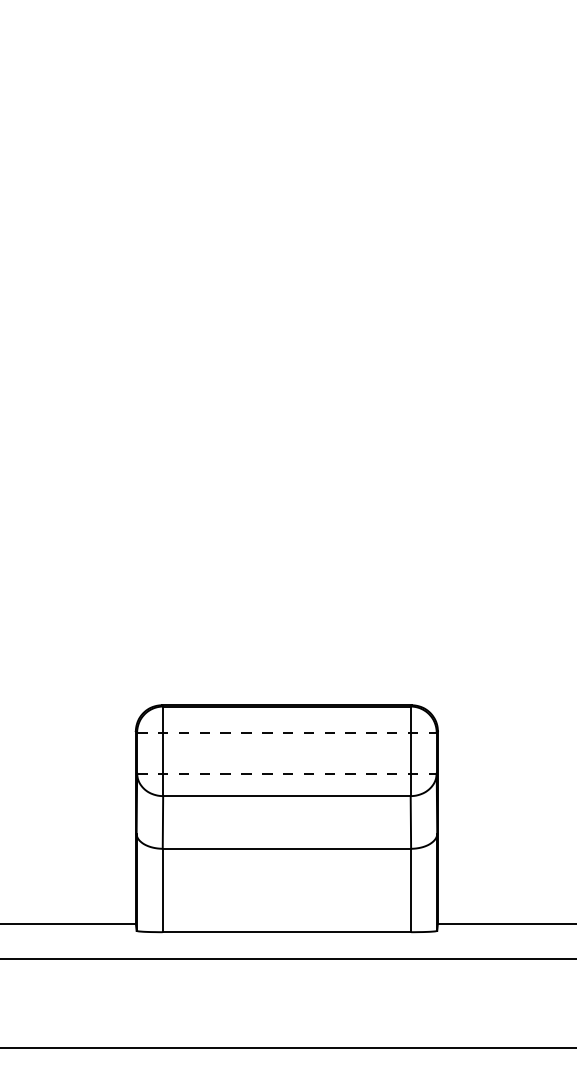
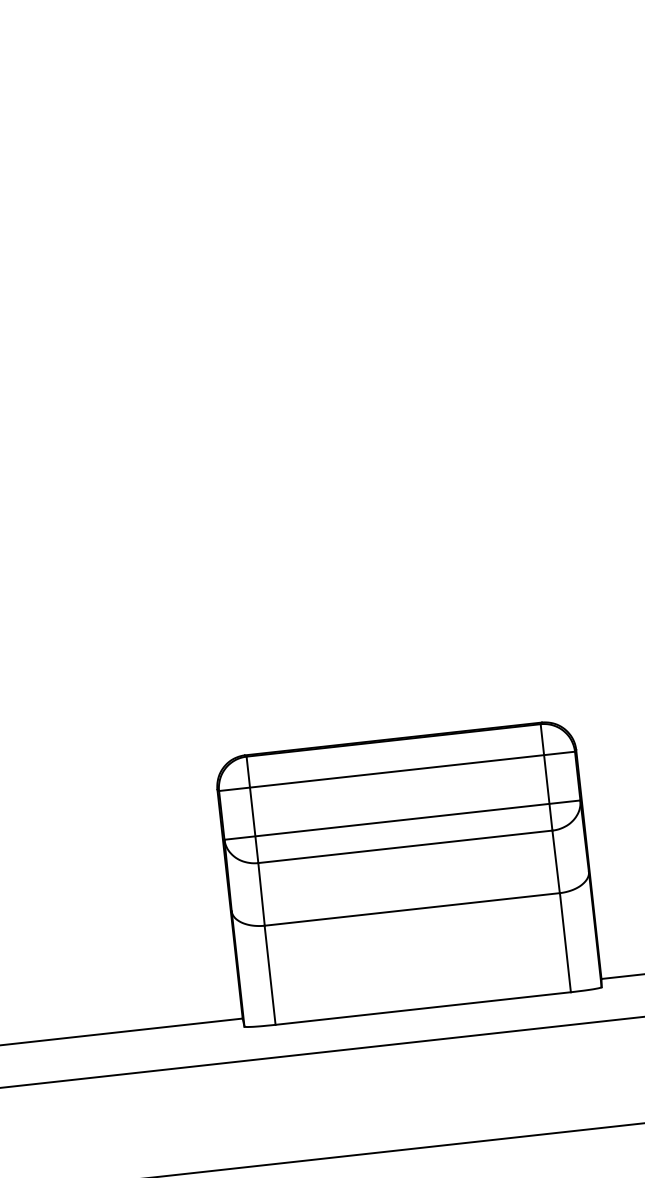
line: (286, 732) -> (396, 771), dashed -> solid
line: (286, 773) -> (401, 820), dashed -> solid

